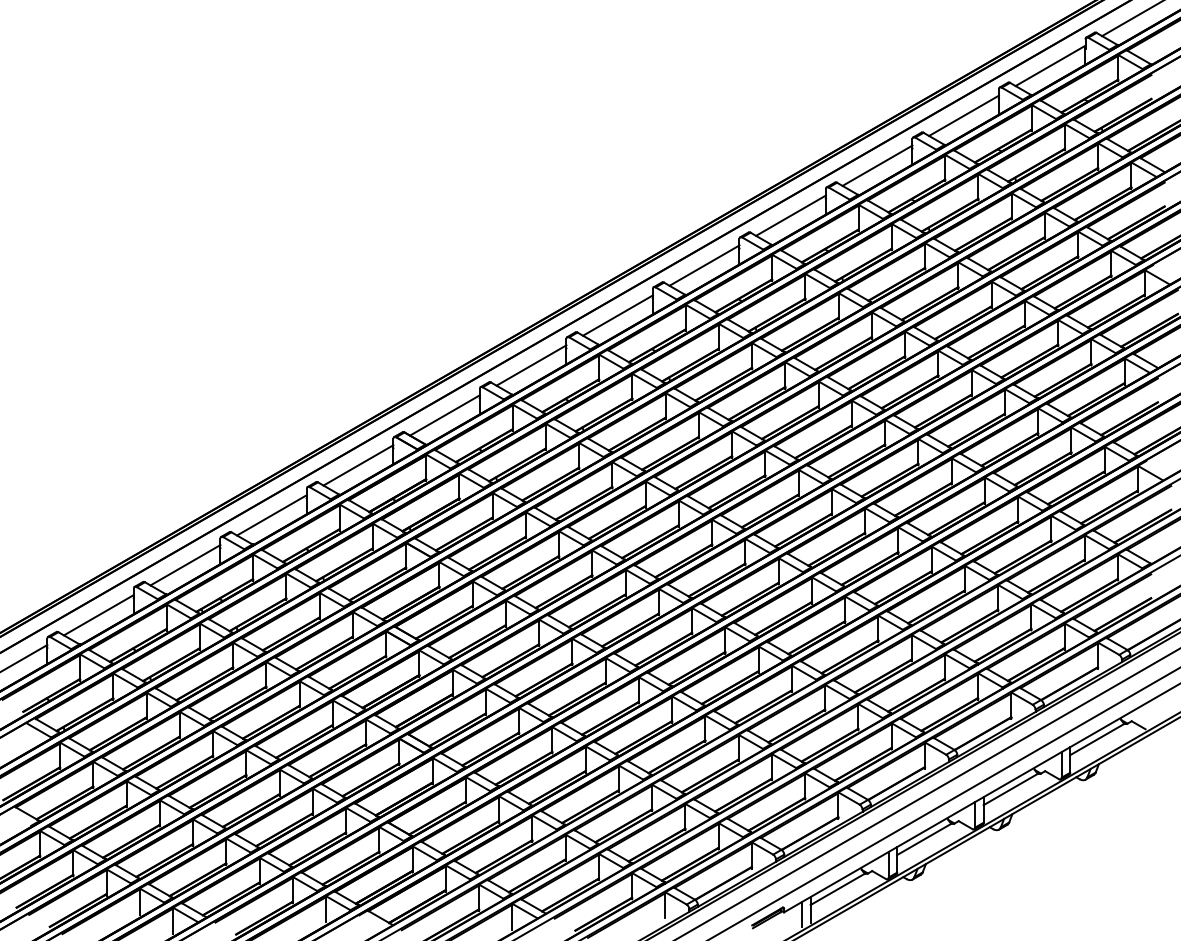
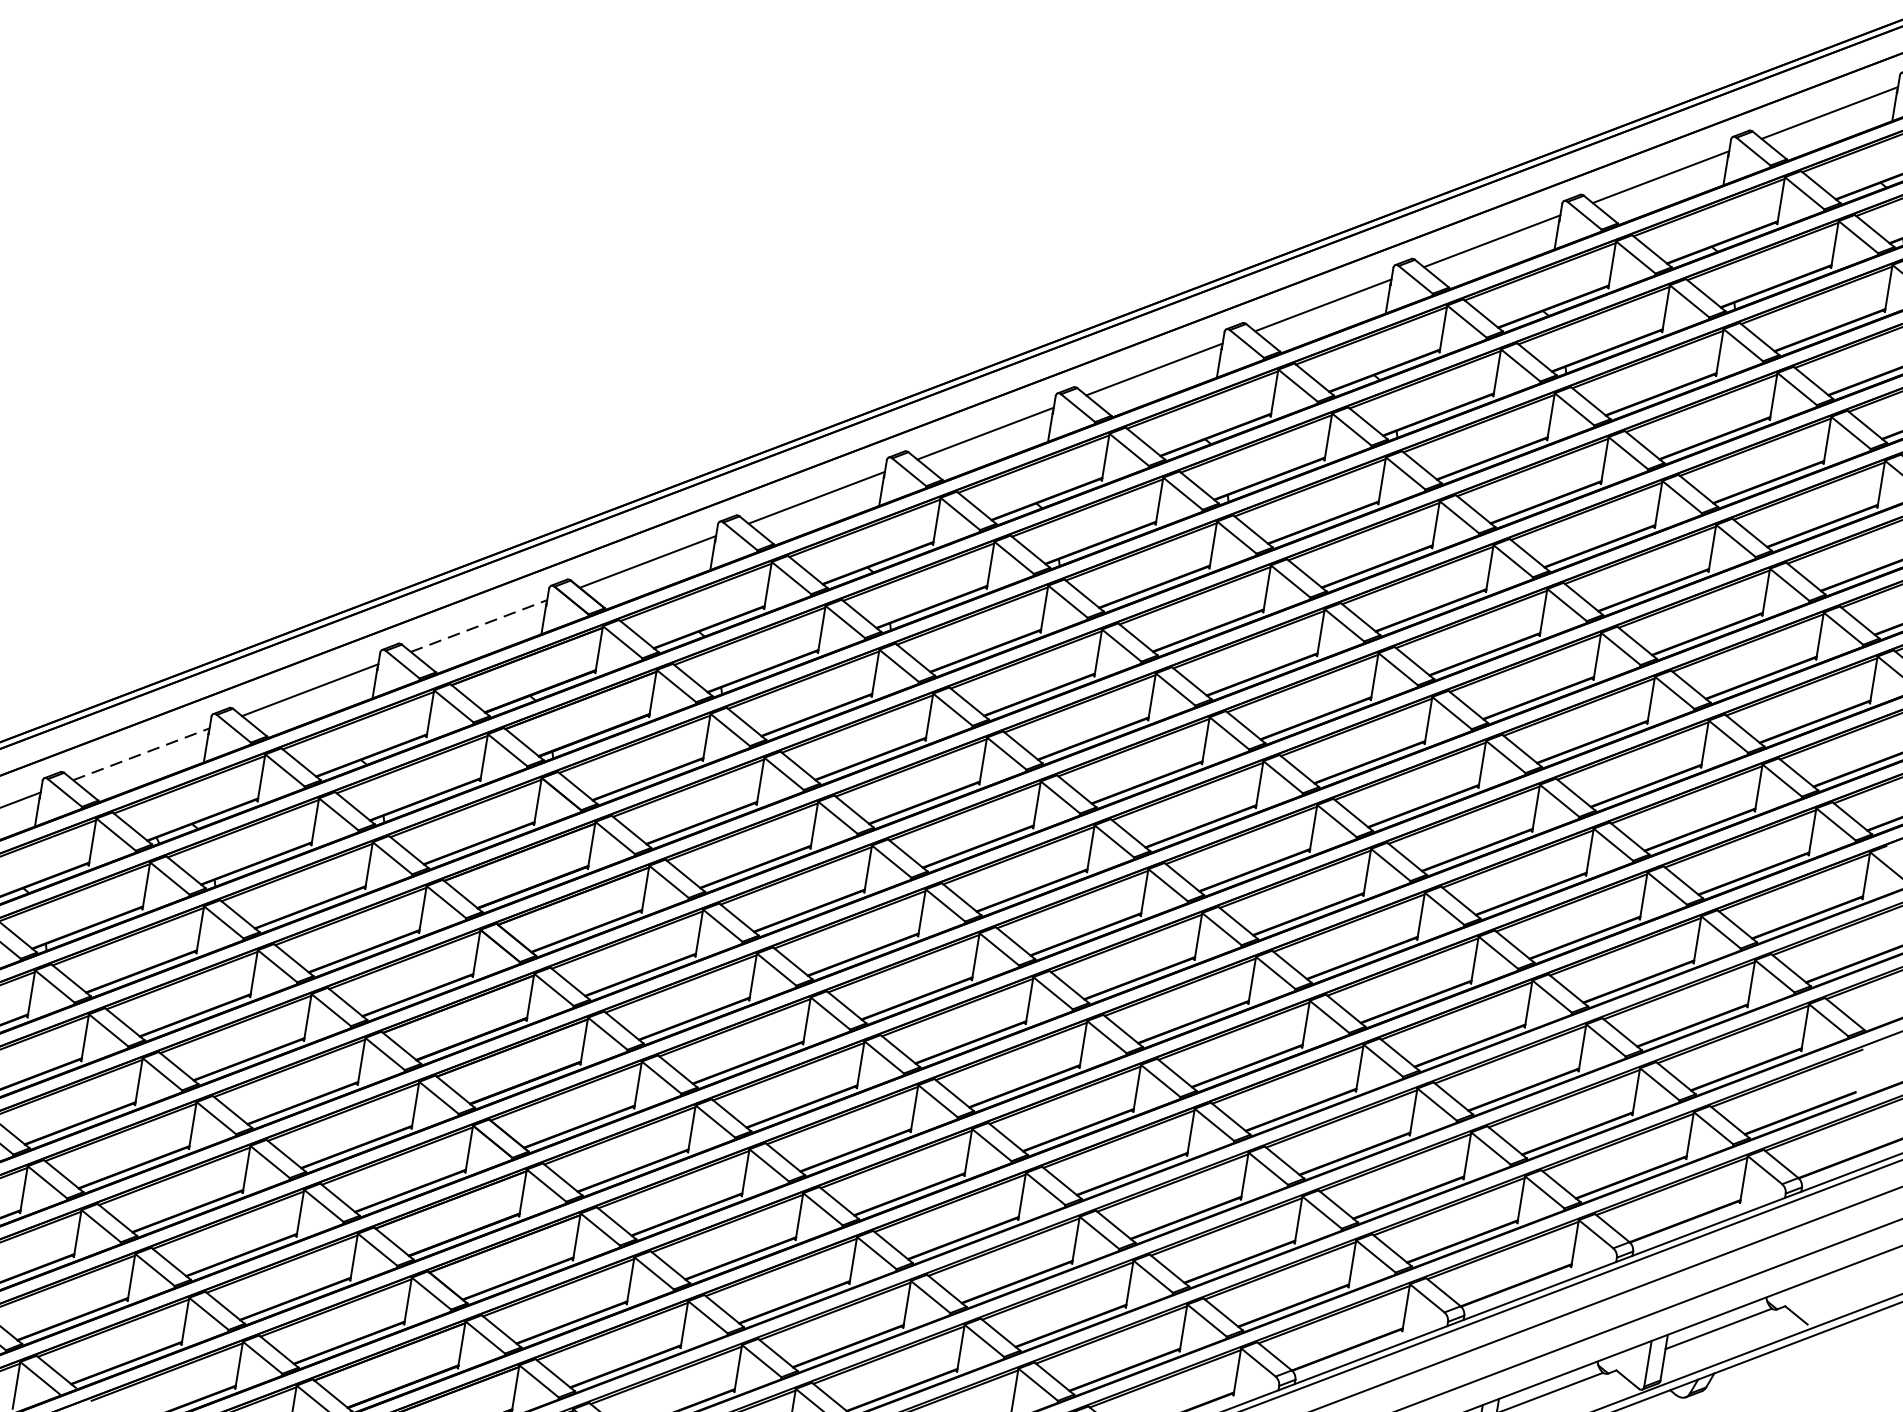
line: (358, 465) -> (479, 626), solid -> dashed
line: (185, 565) -> (141, 754), solid -> dashed

